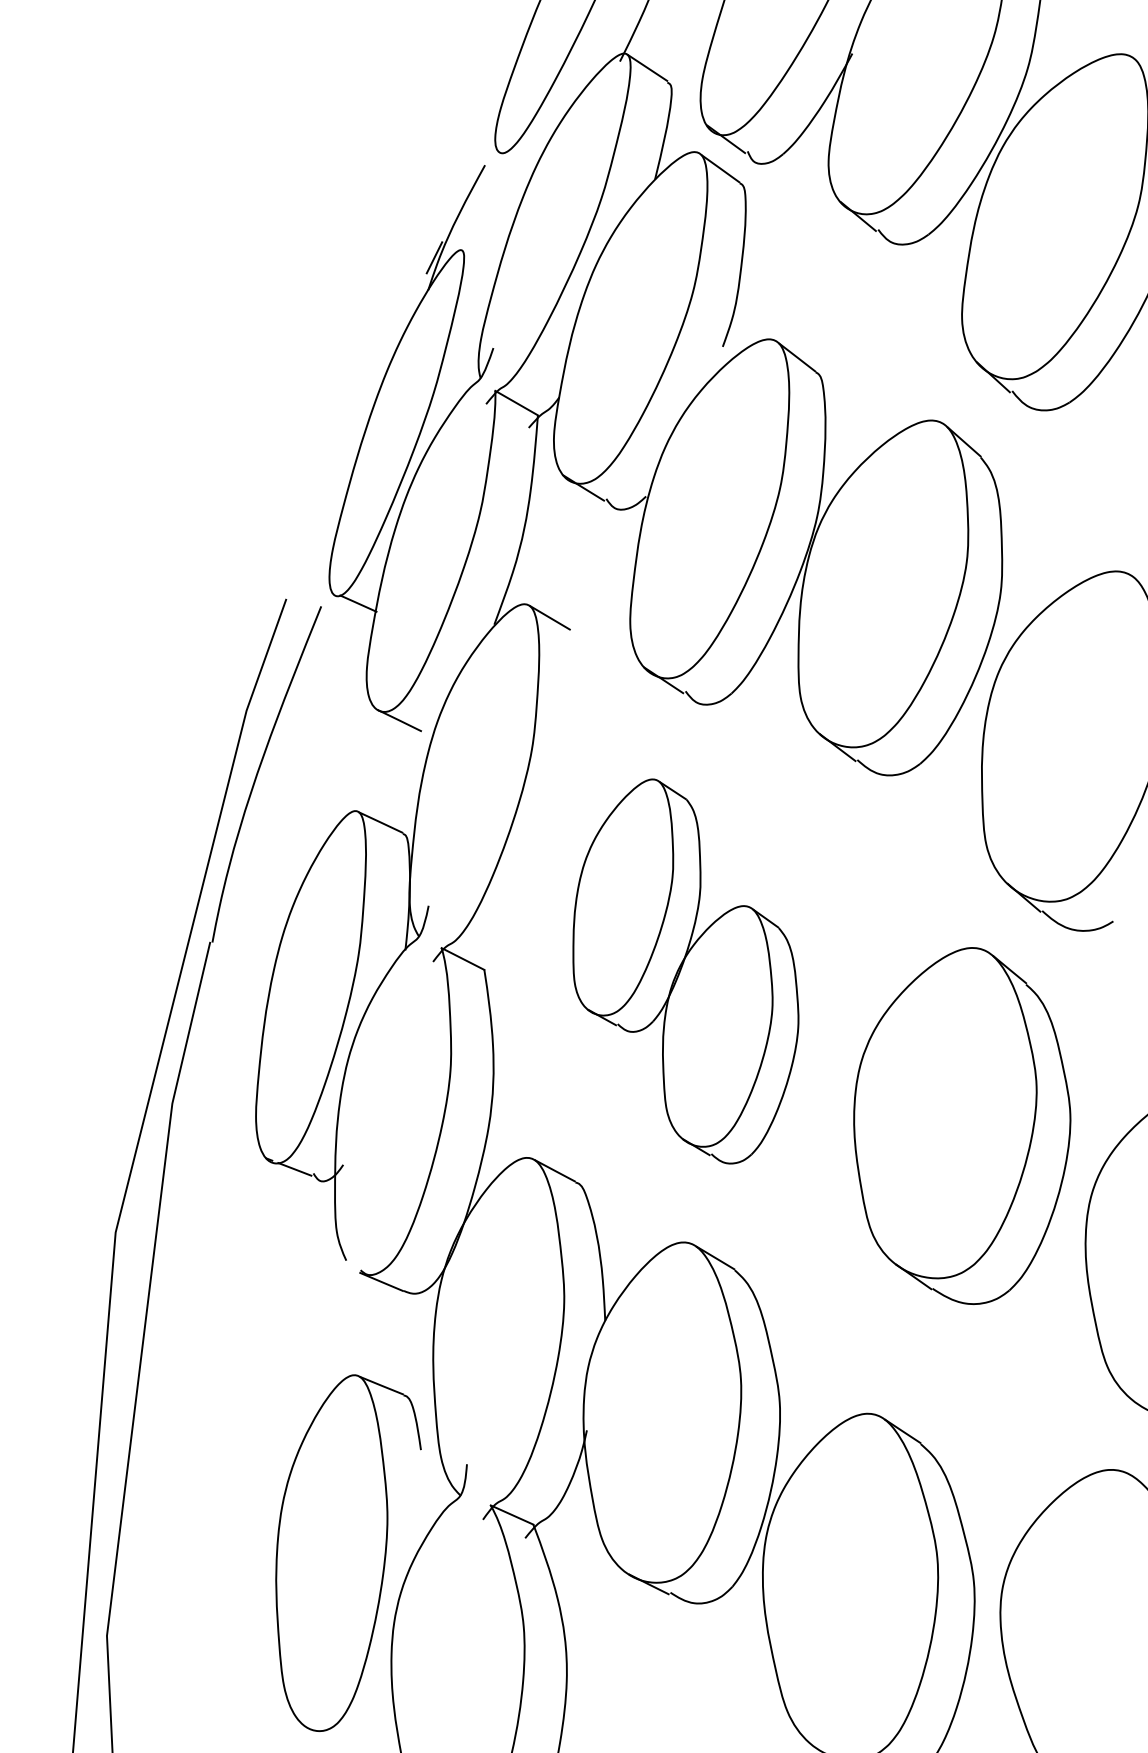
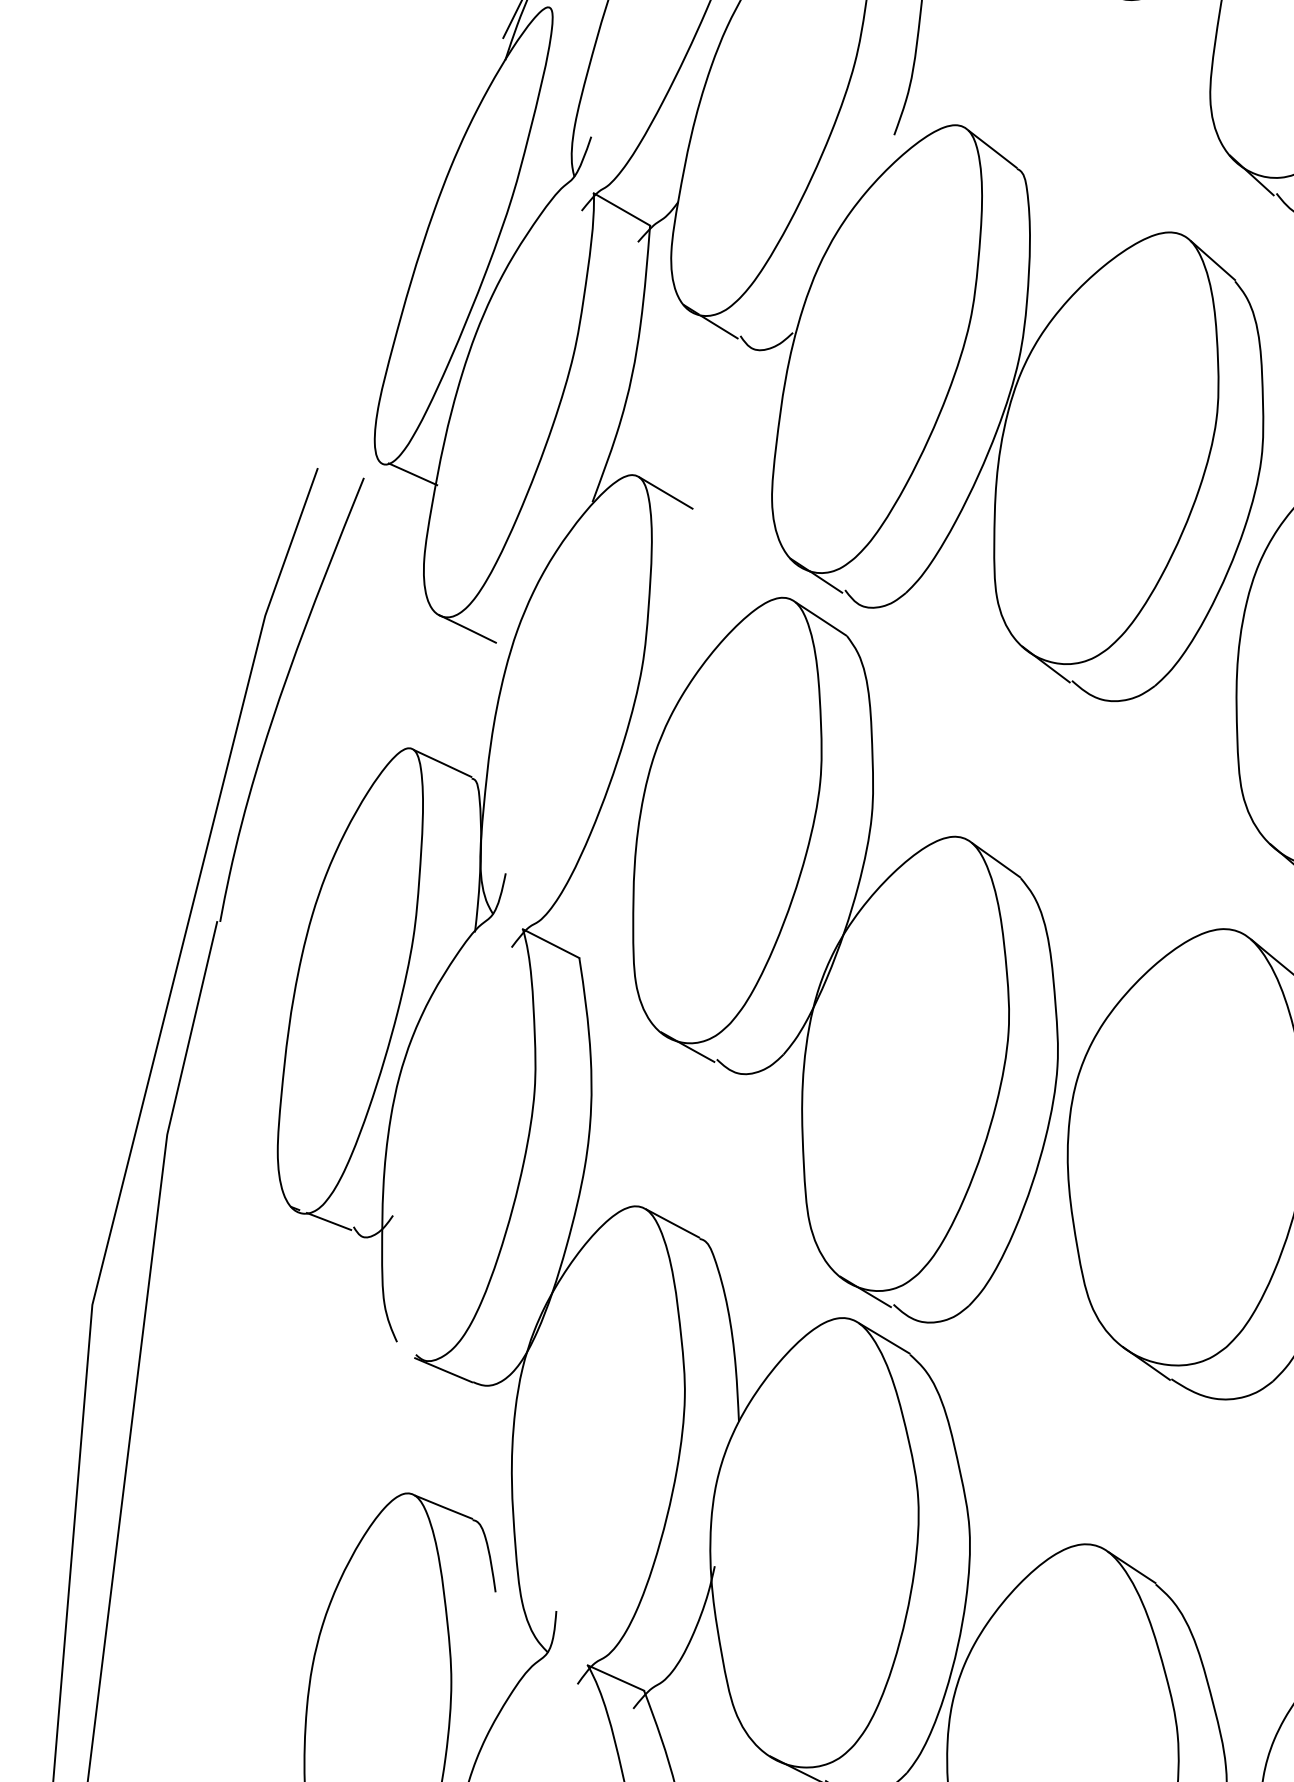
part: (685, 971) -> (845, 960), size x1.43

